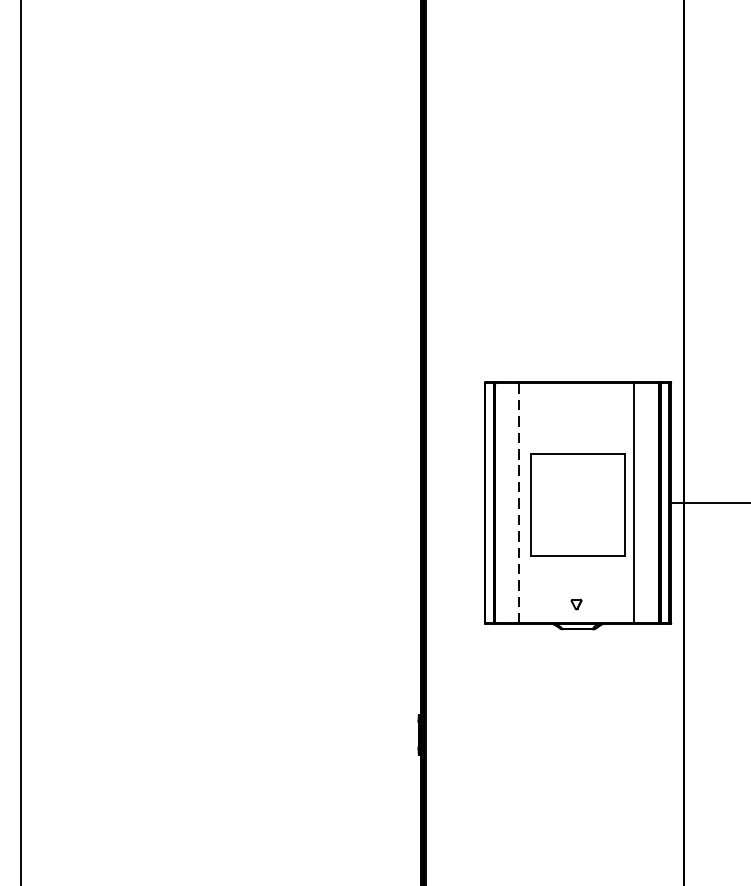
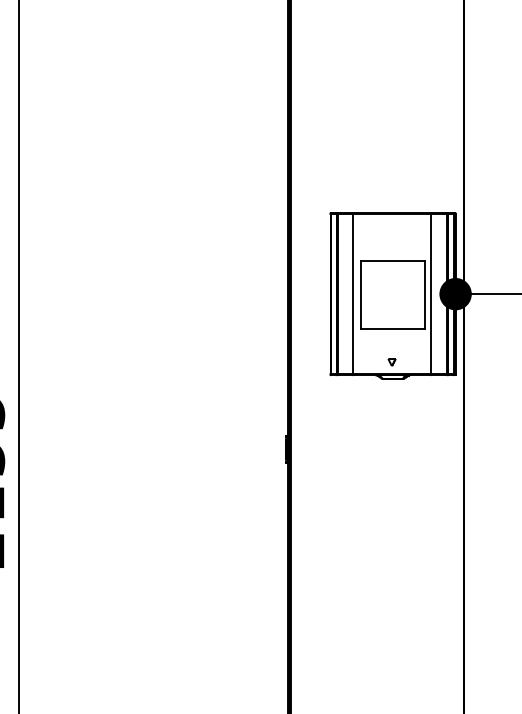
fill: (671, 502) -> (455, 293), added
line: (519, 503) -> (353, 294), dashed -> solid

